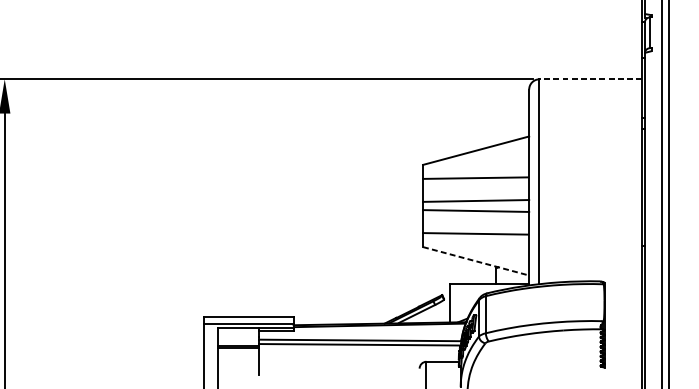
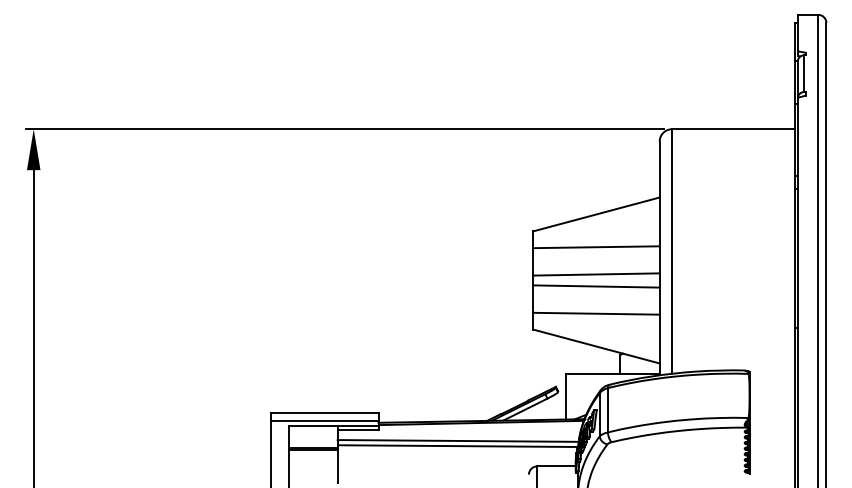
line: (590, 79) -> (732, 129), dashed -> solid
line: (476, 261) -> (596, 346), dashed -> solid

